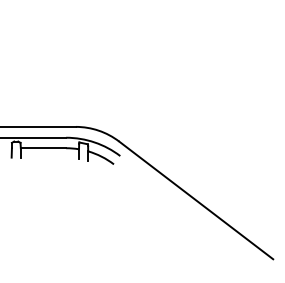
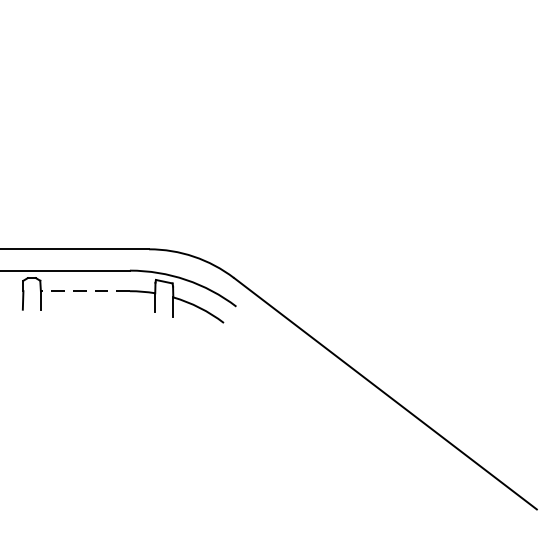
line: (43, 148) -> (85, 291), solid -> dashed

